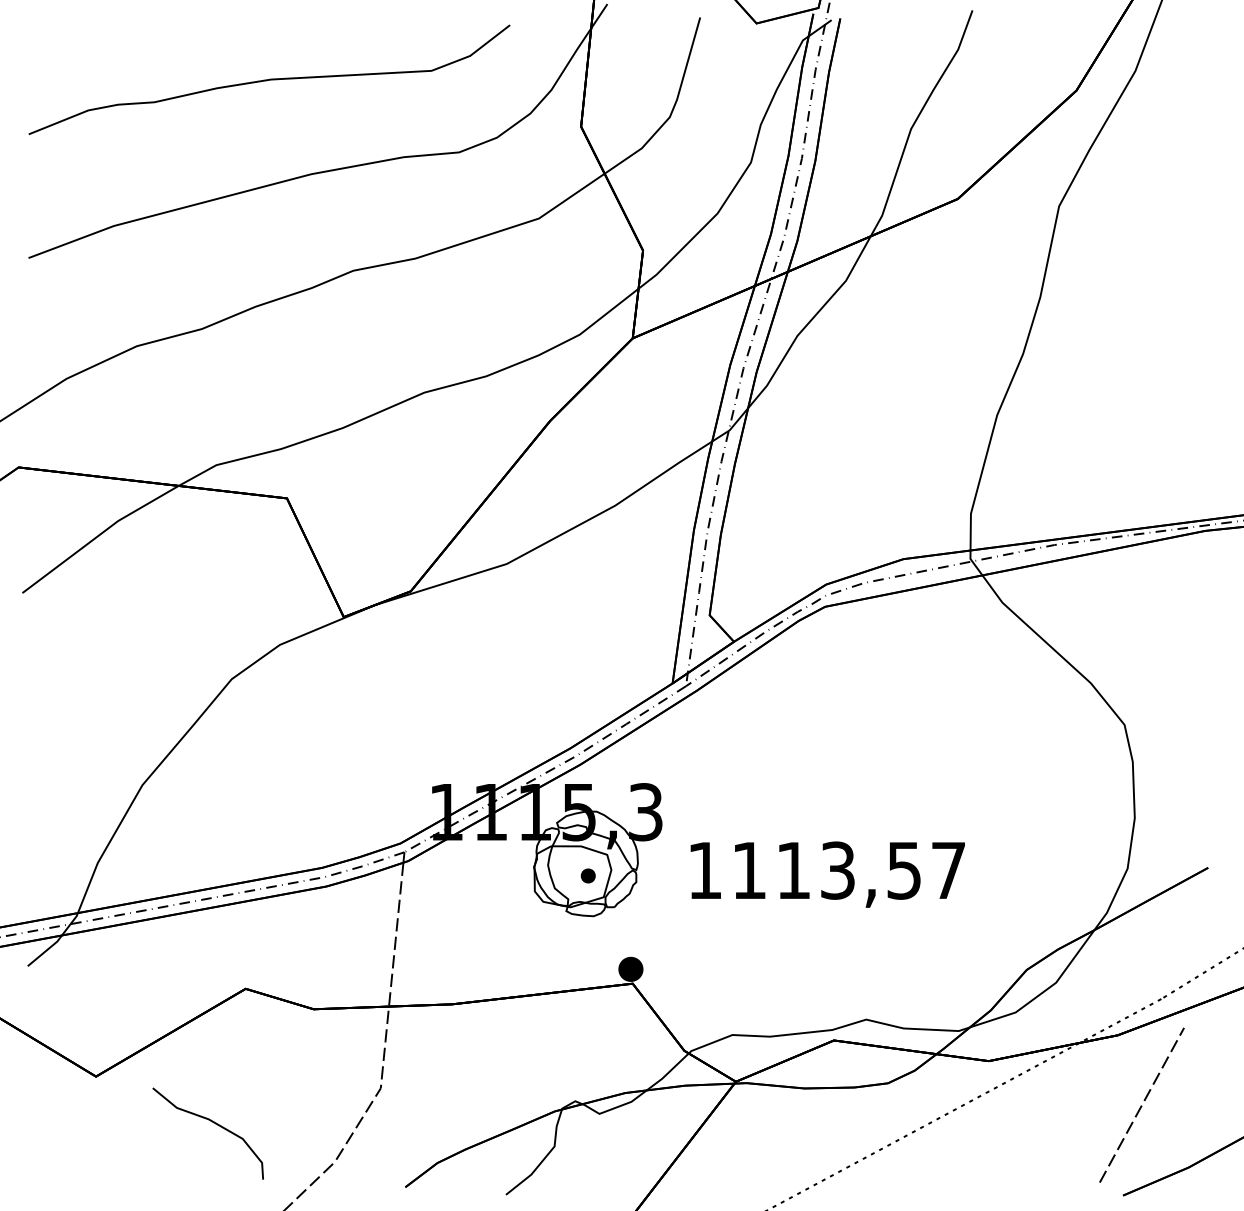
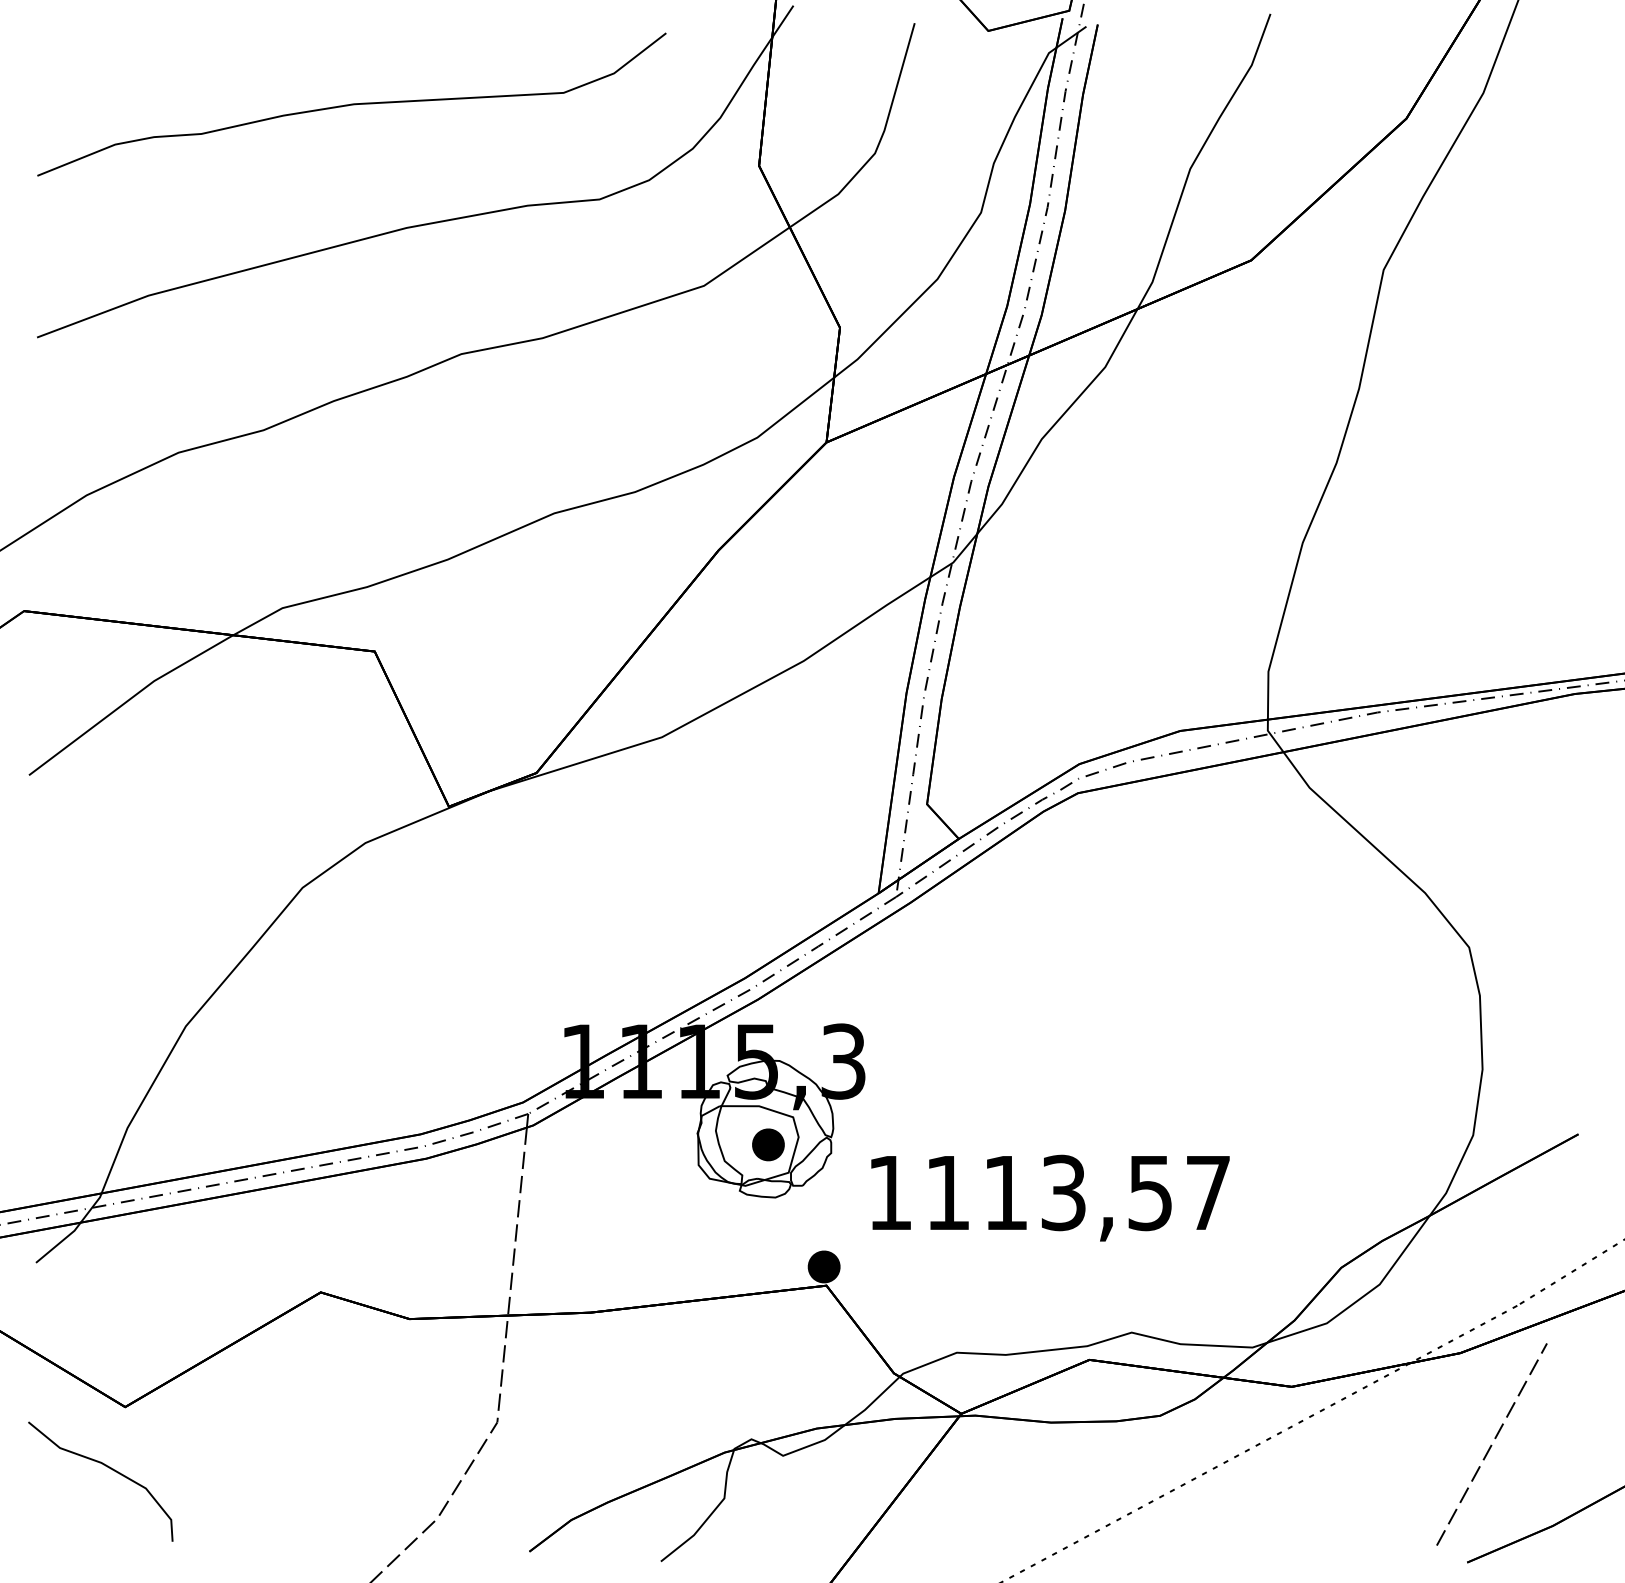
text: (827, 874) -> (1050, 1197), moved
part: (588, 875) -> (768, 1144), size x1.67
curve: (215, 1124) -> (110, 1469), moved

